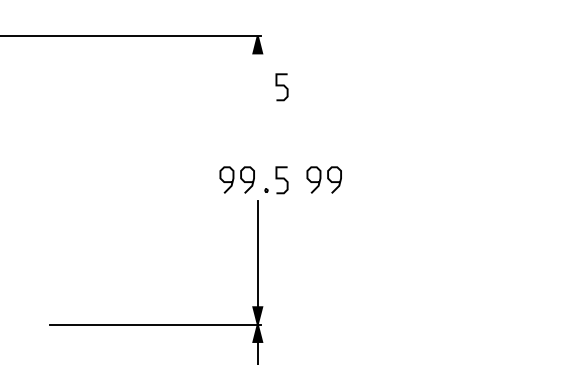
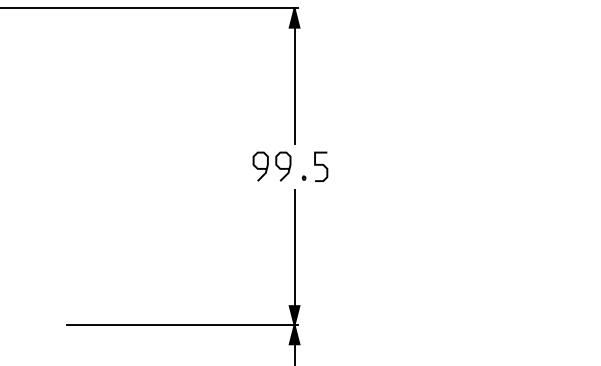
curve: (281, 86) -> (320, 63), removed
line: (257, 97) -> (294, 76), added
part: (323, 179) -> (366, 165), removed

